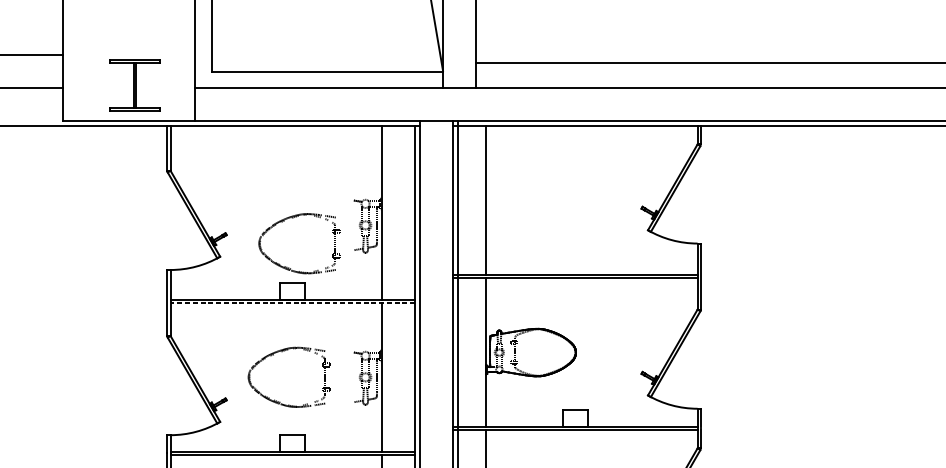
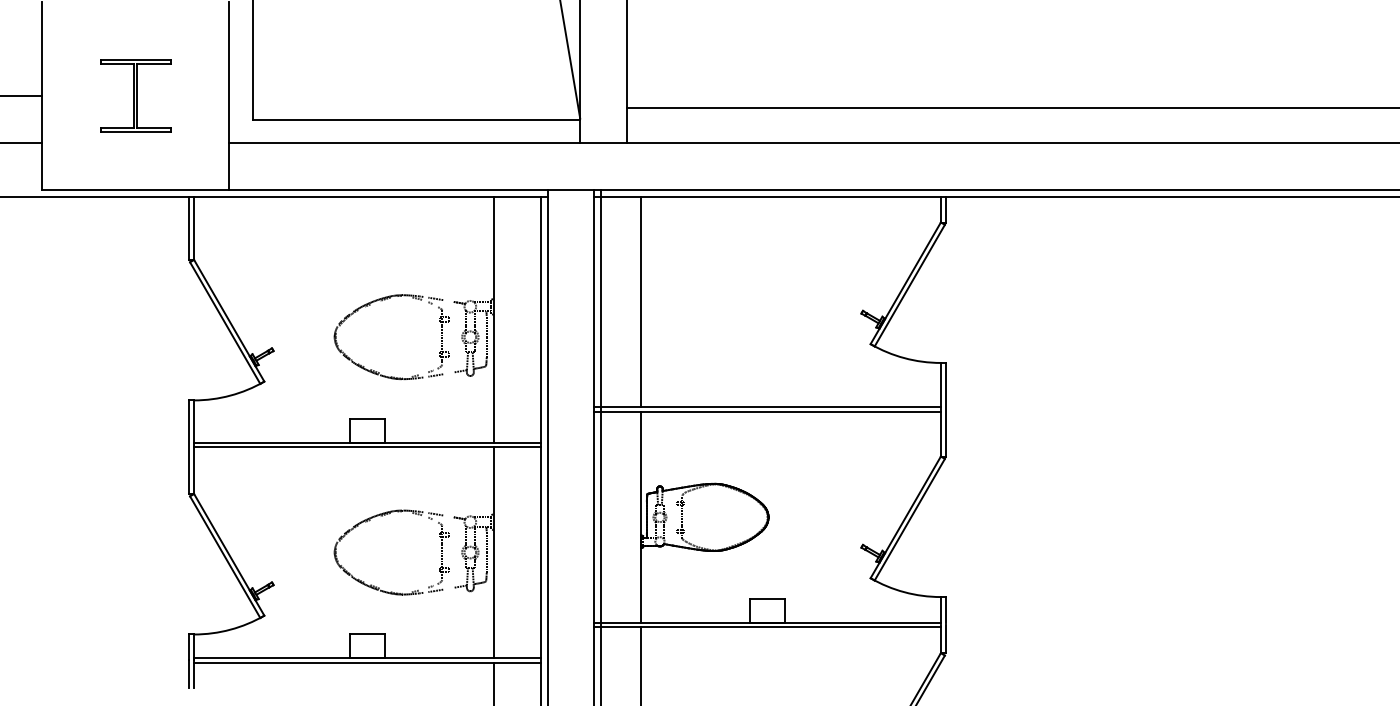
part: (134, 85) -> (135, 95), moved
part: (289, 267) -> (377, 371), moved
line: (292, 303) -> (366, 447), dashed -> solid
part: (280, 402) -> (379, 587), moved

